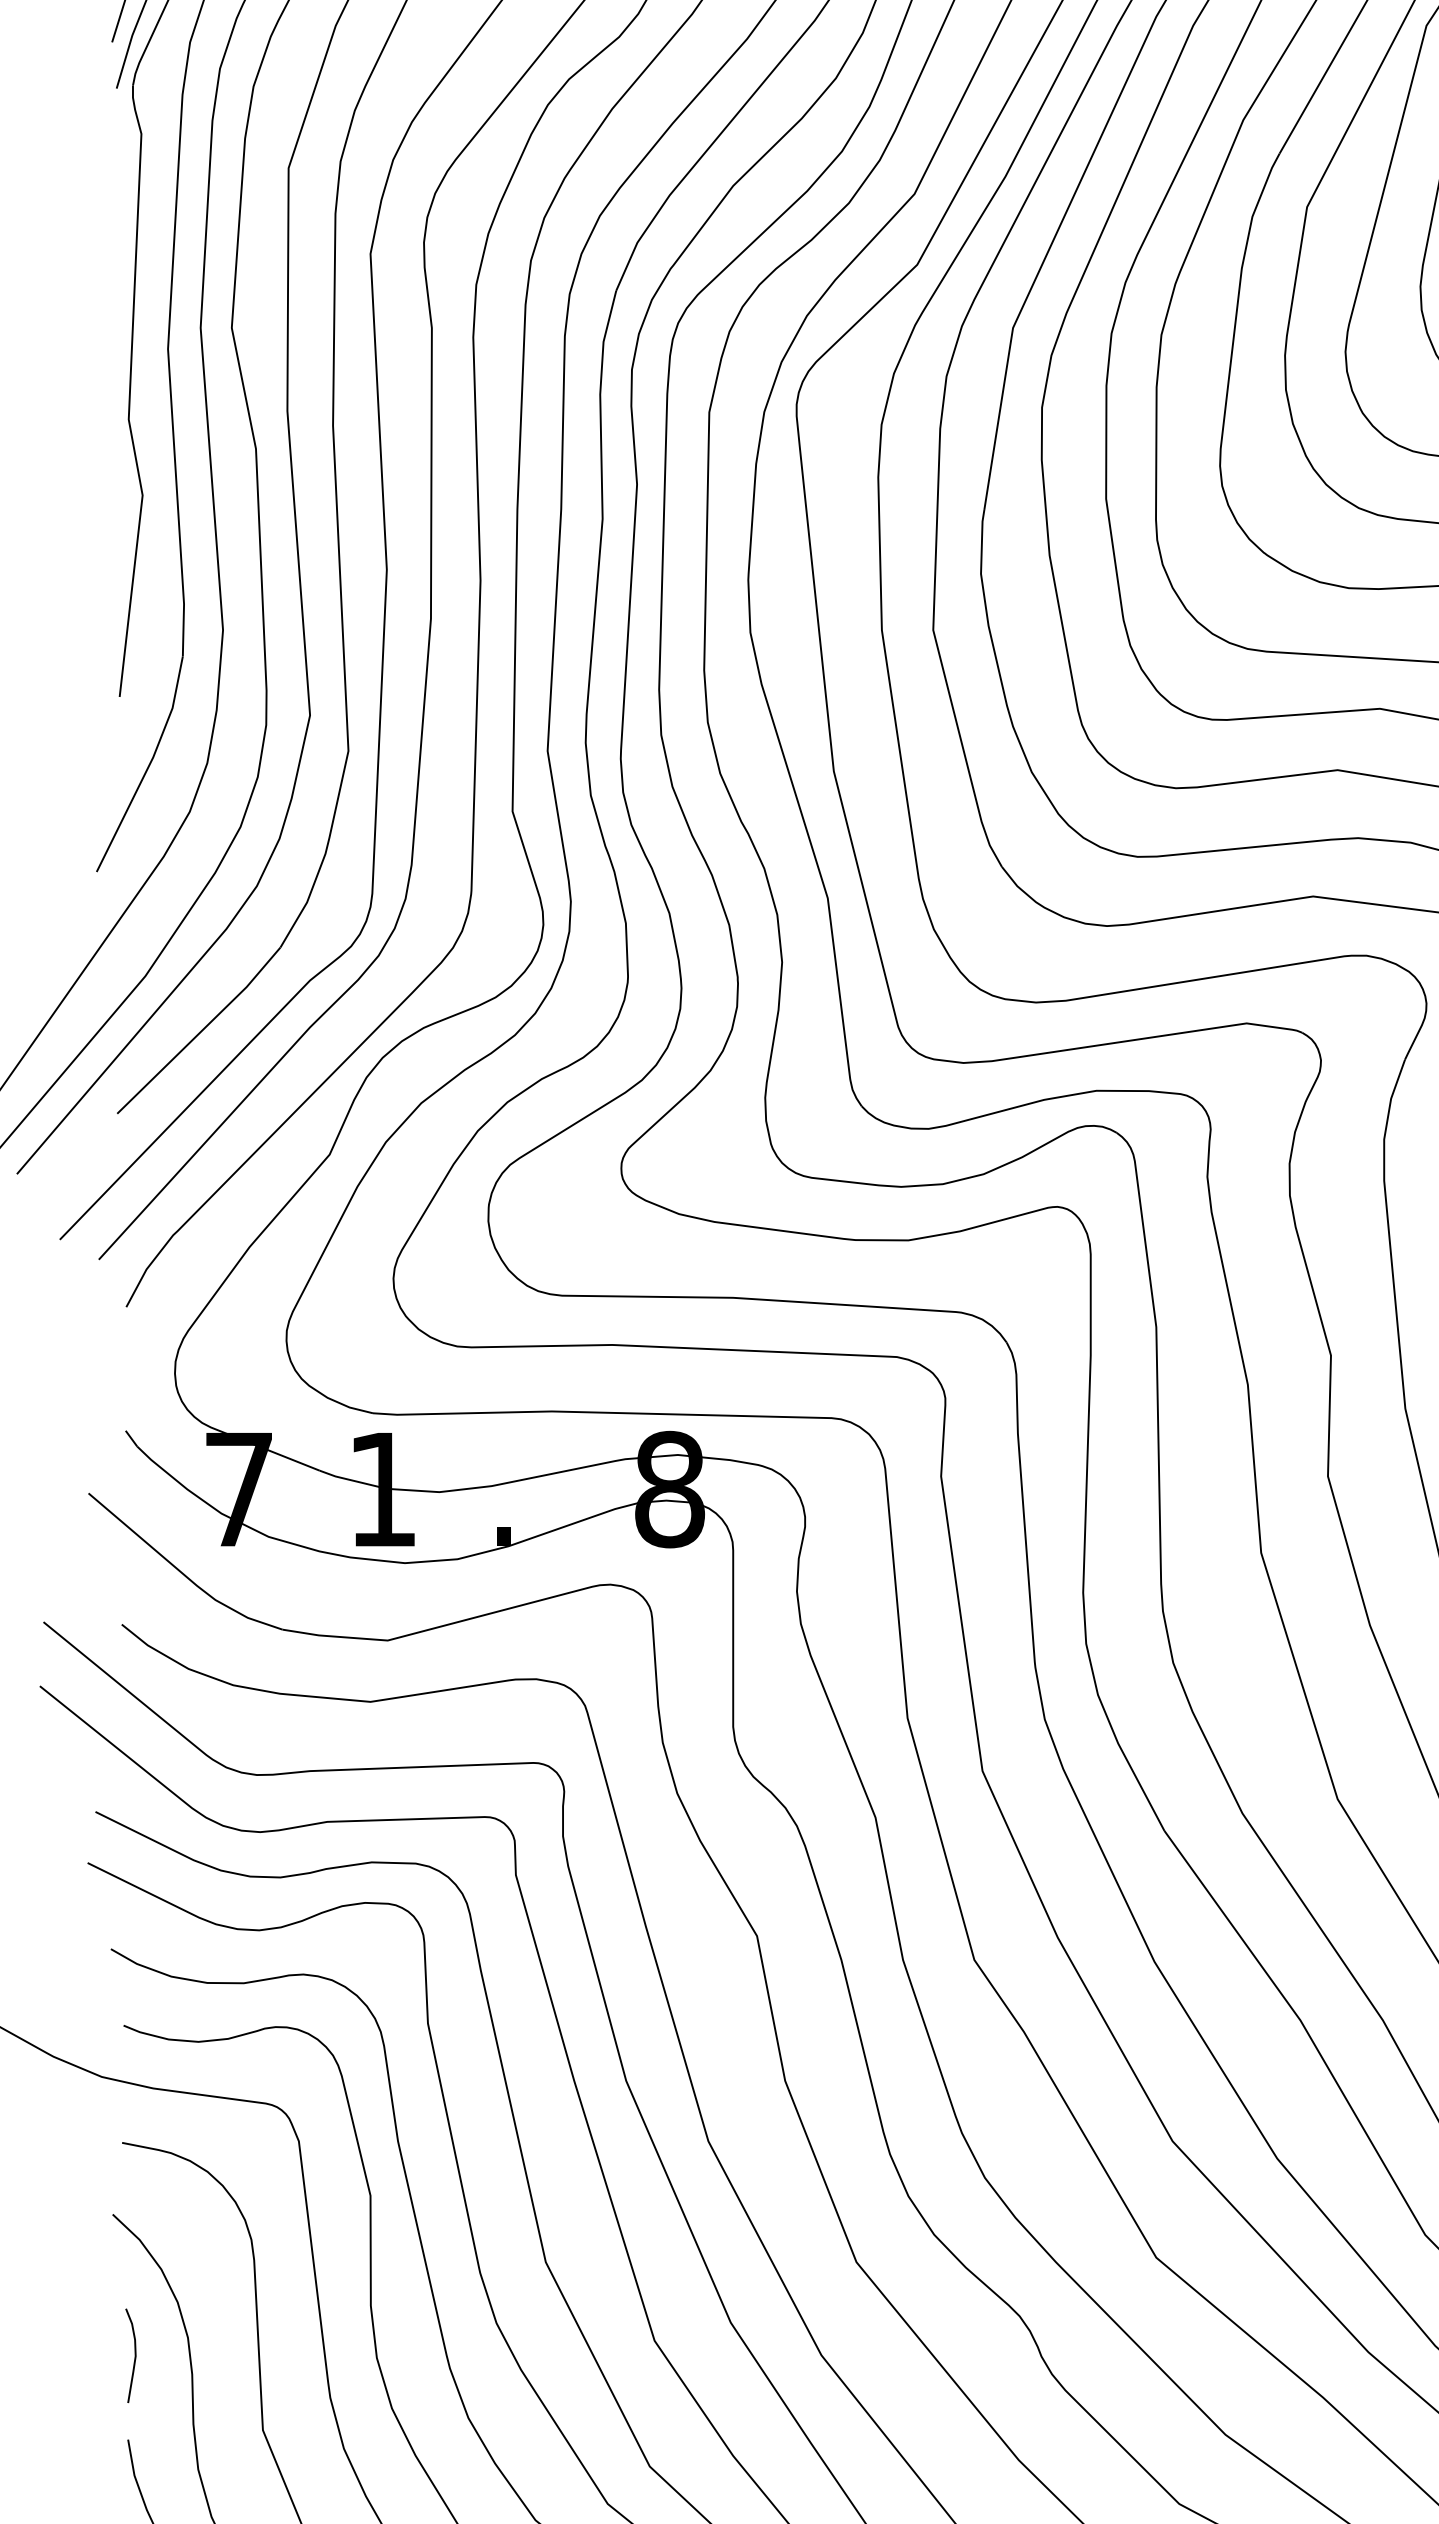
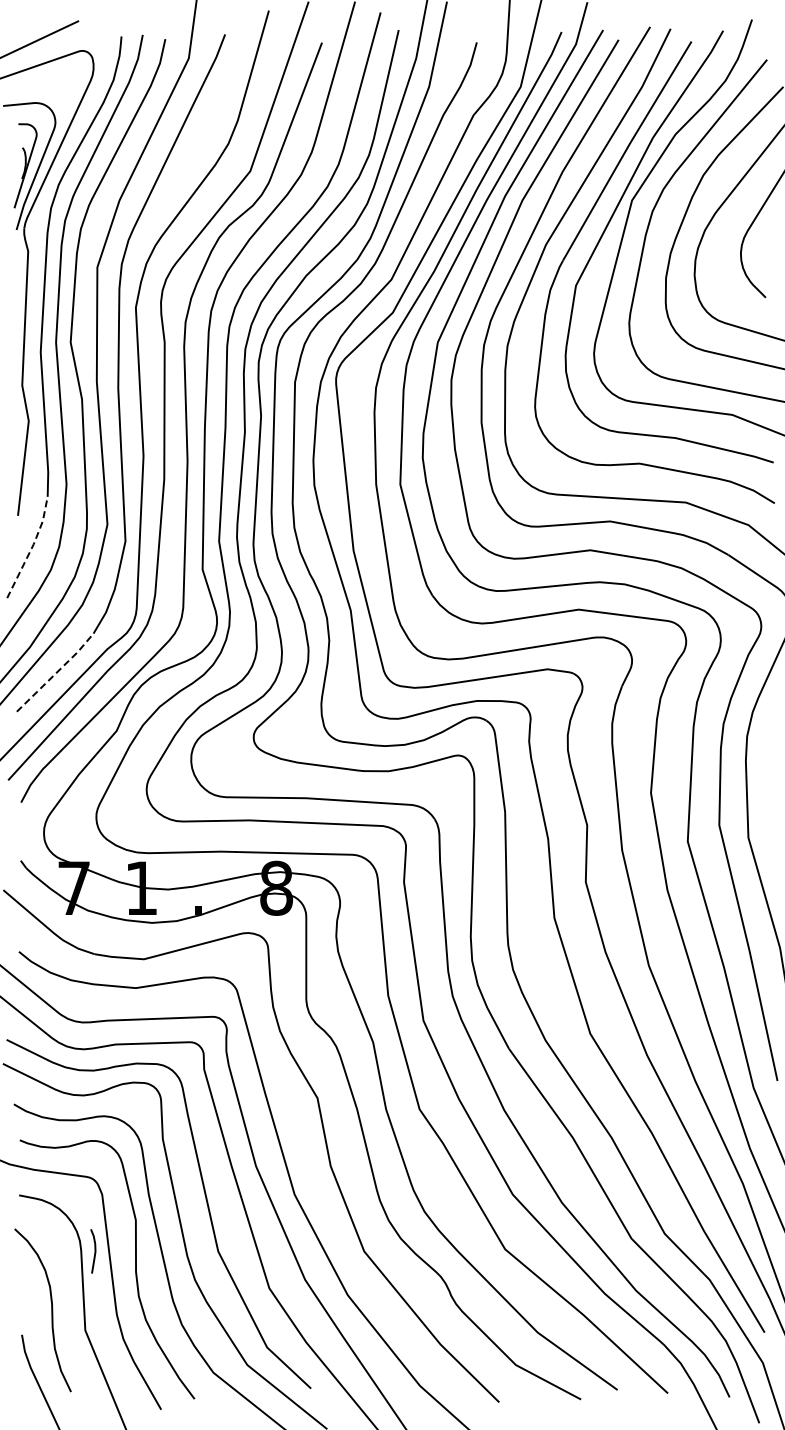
line: (150, 764) -> (32, 547), solid -> dashed
line: (201, 1032) -> (56, 673), solid -> dashed
curve: (133, 2355) -> (94, 1251), moved

